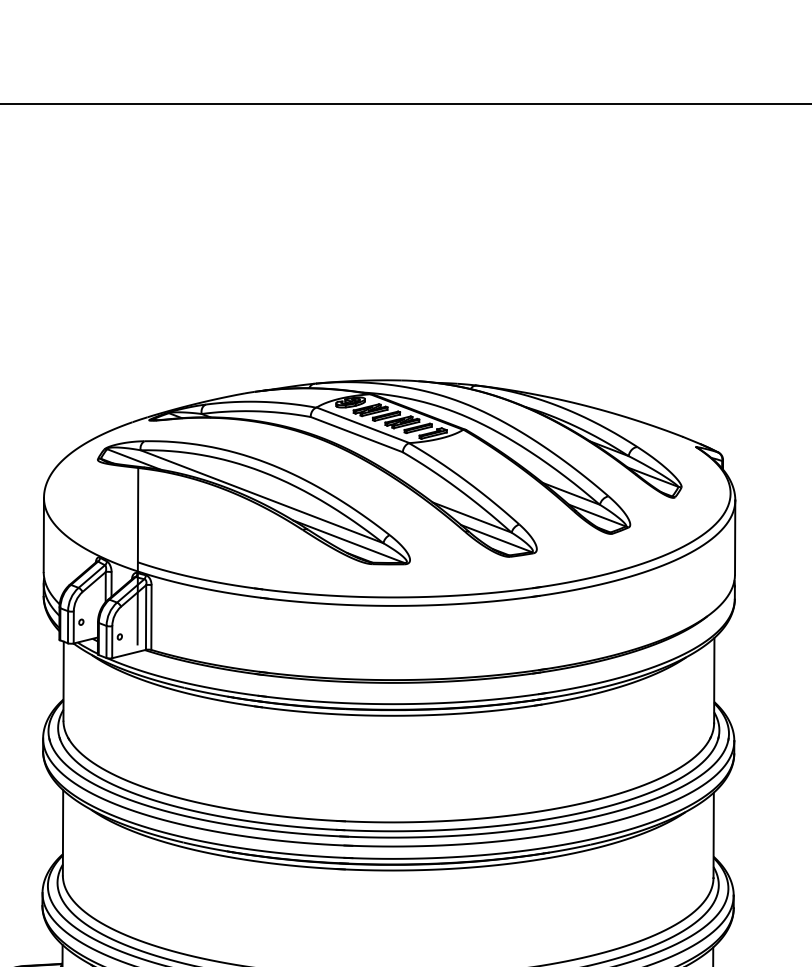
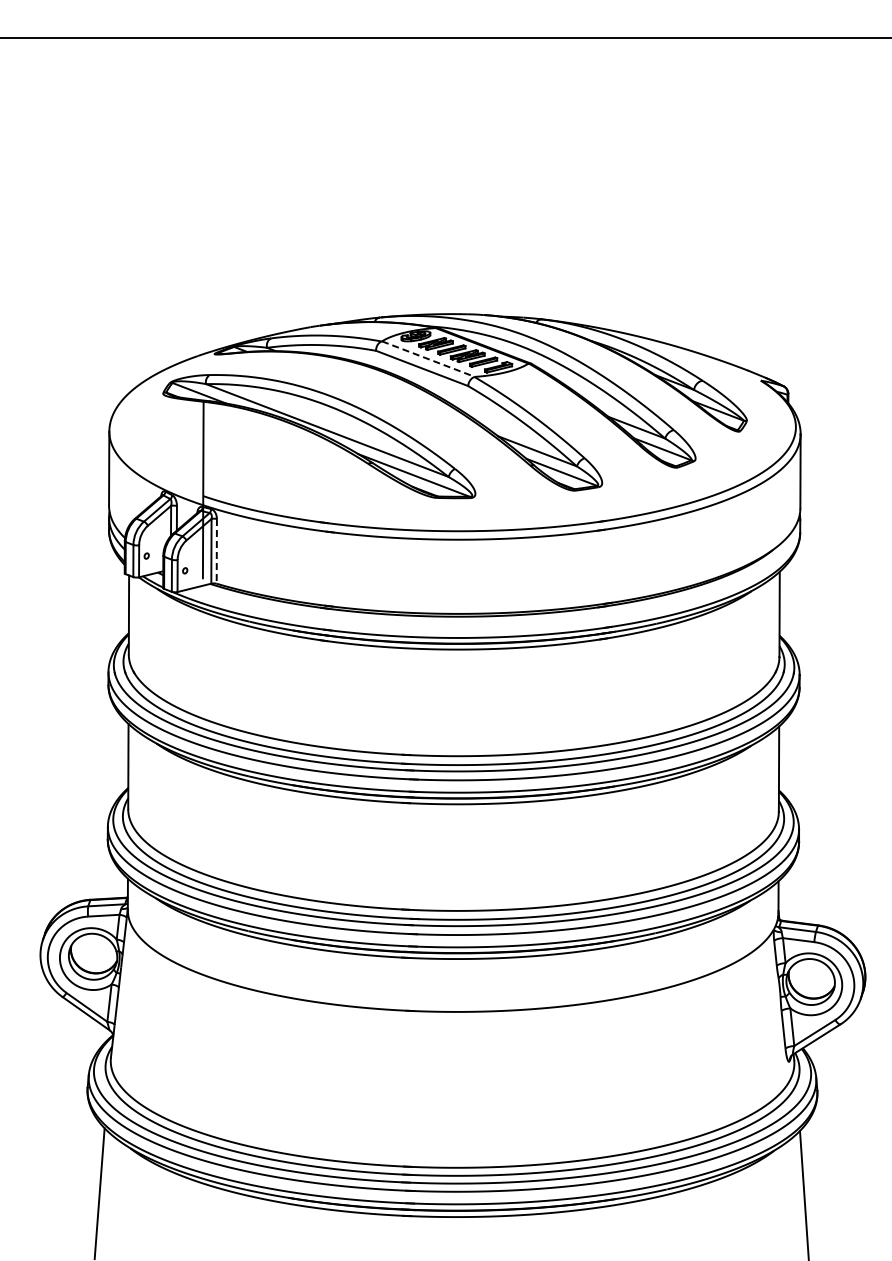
line: (363, 425) -> (428, 359), solid -> dashed
line: (151, 617) -> (216, 551), solid -> dashed

